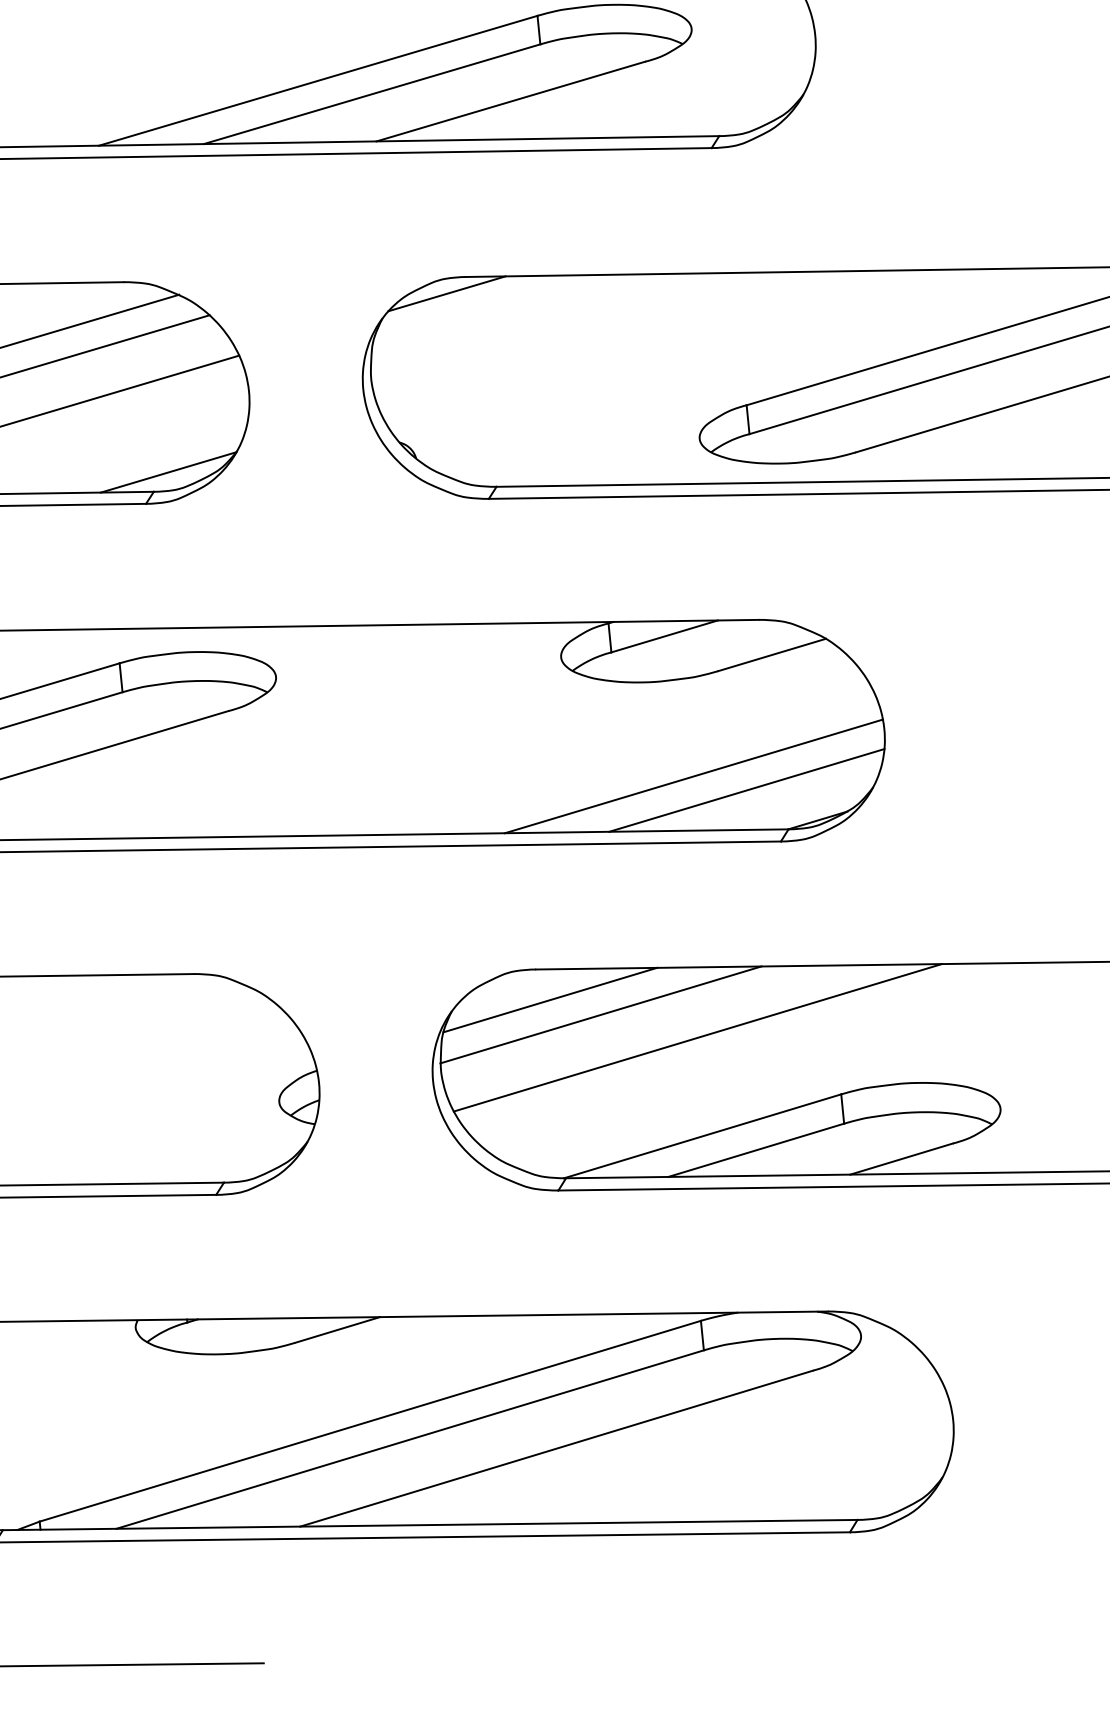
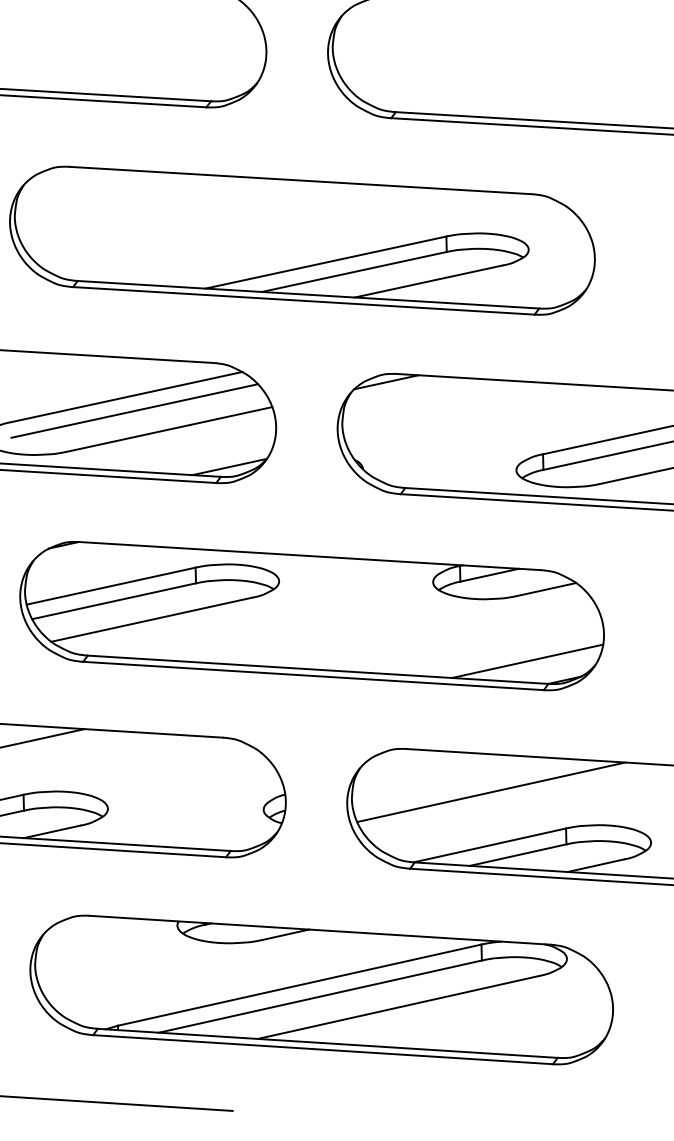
line: (693, 776) -> (499, 651), removed
line: (550, 1000) -> (413, 766), removed
line: (599, 1013) -> (439, 775), removed

